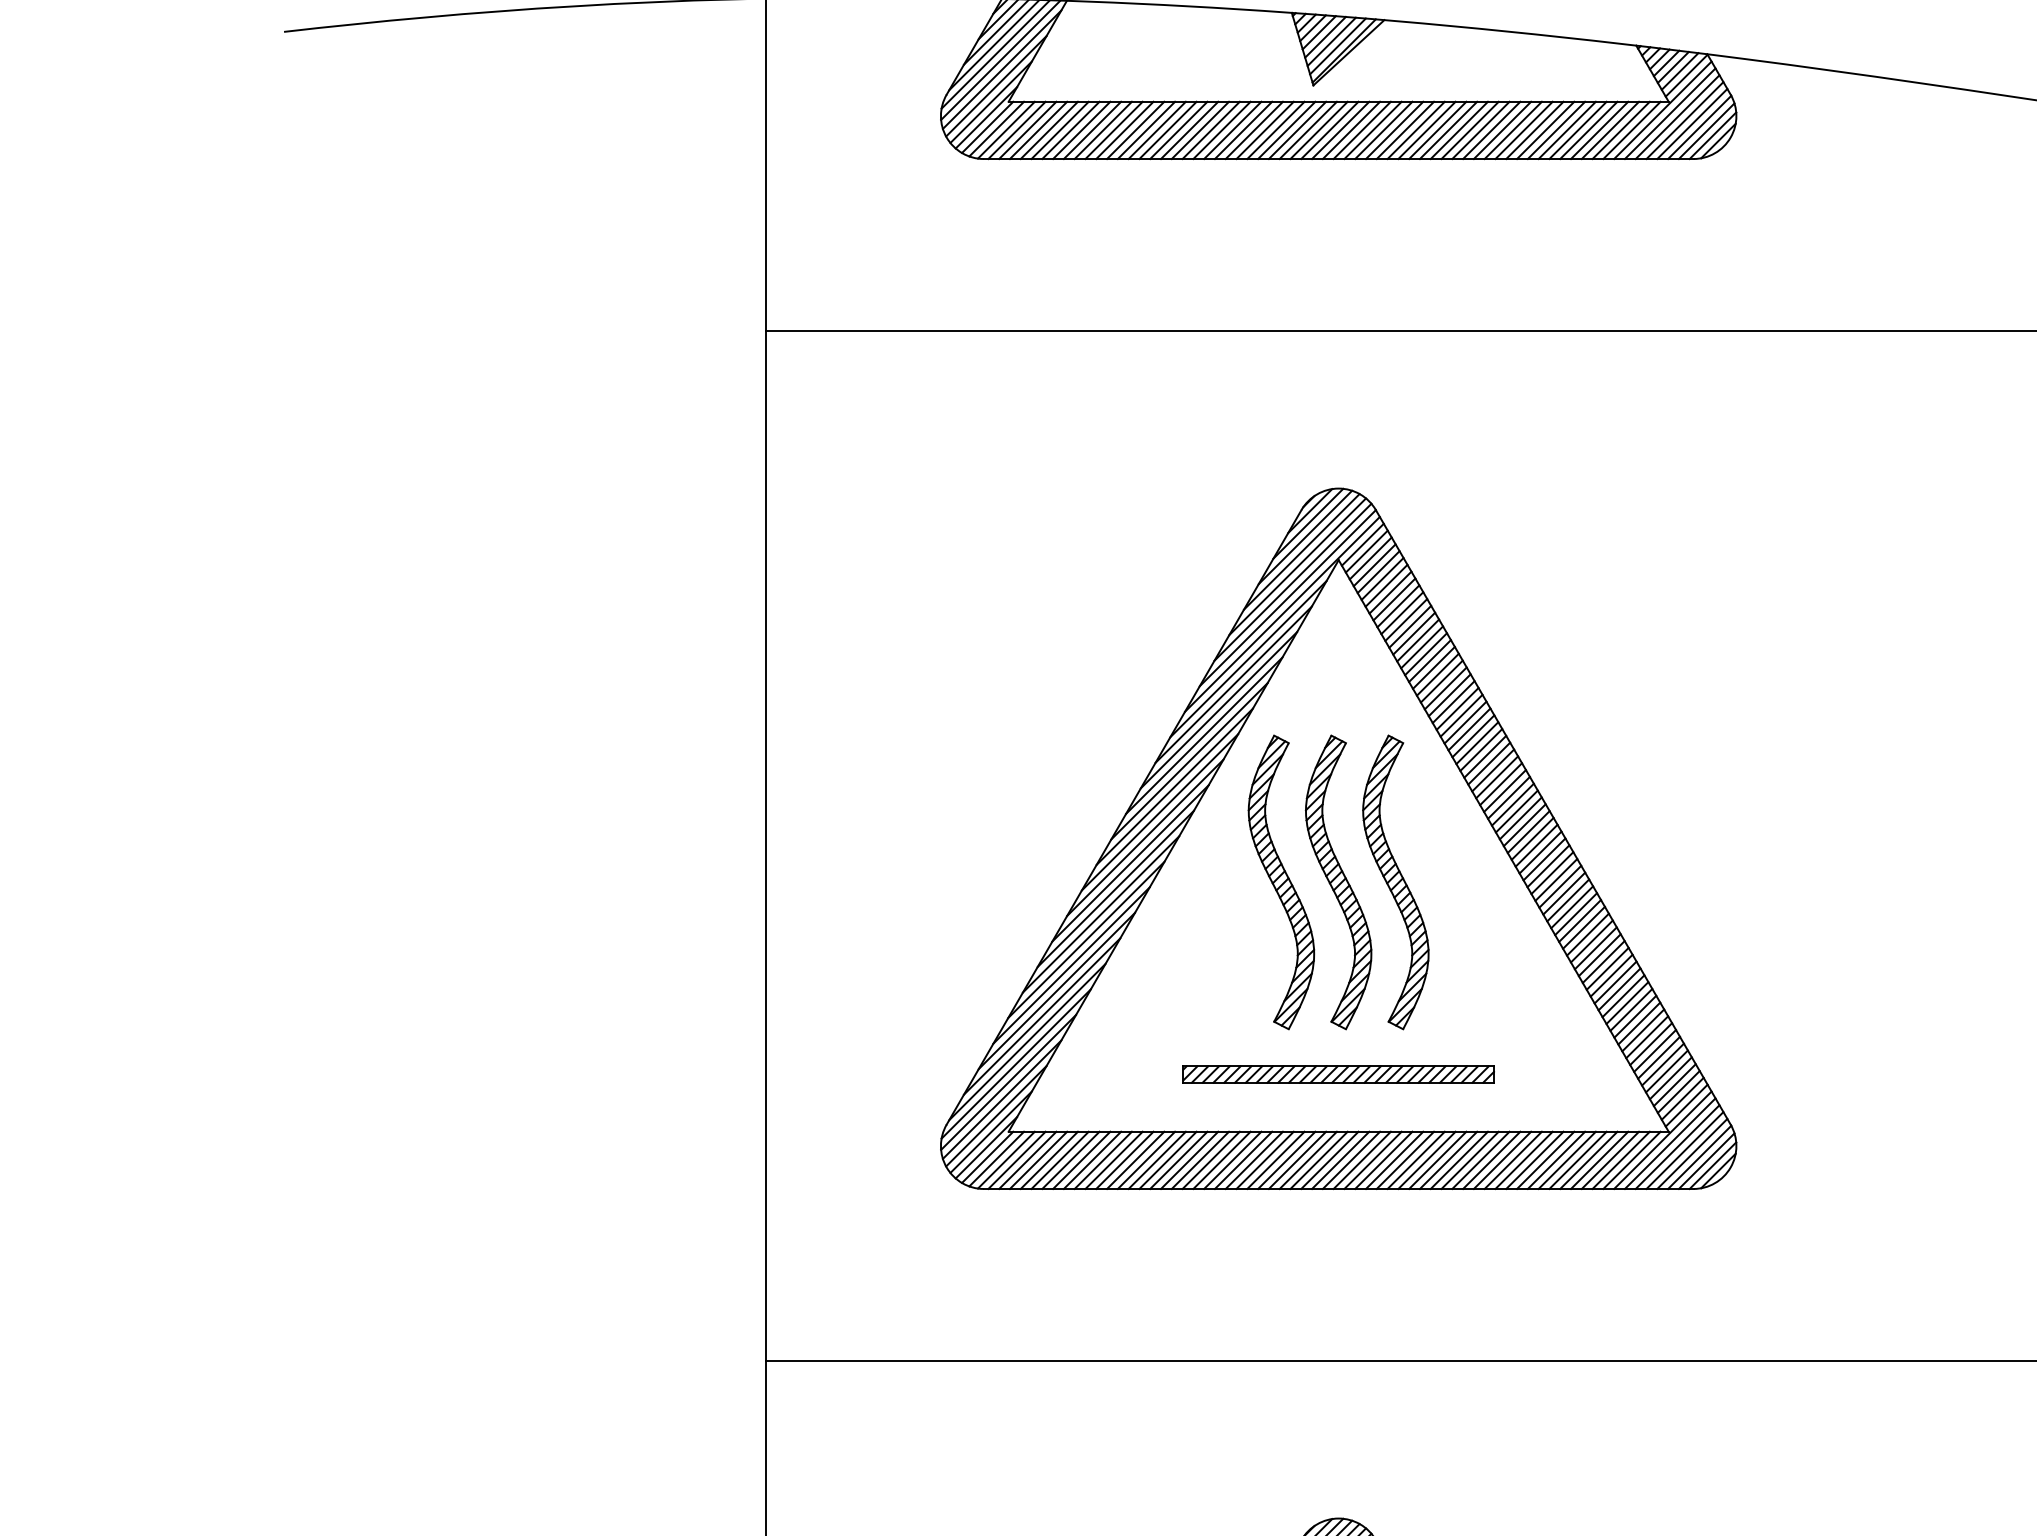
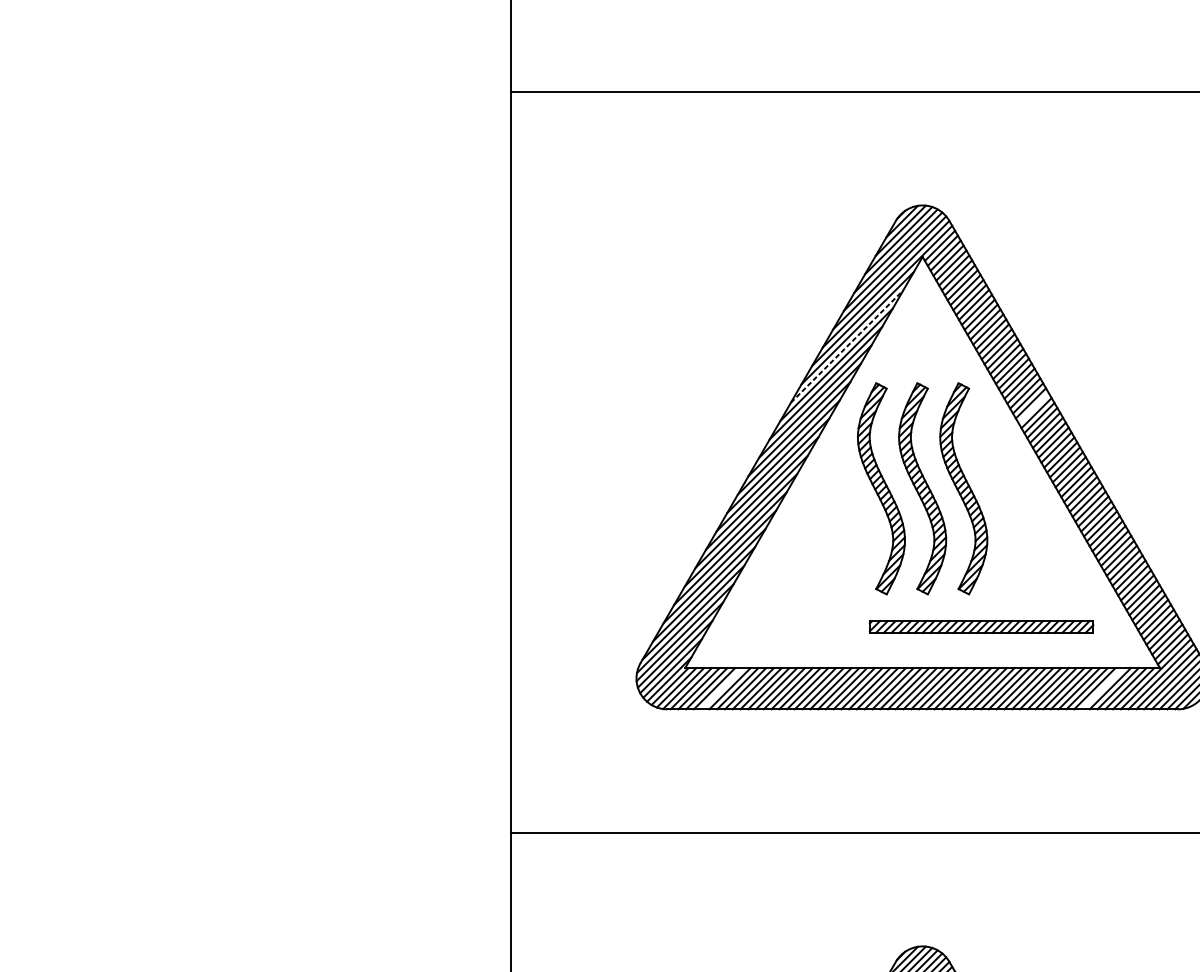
line: (1233, 684) -> (846, 346), solid -> dashed
line: (1493, 770) -> (1034, 408), removed
part: (1338, 1074) -> (981, 626), moved
line: (1059, 1159) -> (721, 688), removed
line: (1588, 1159) -> (1102, 688), removed

